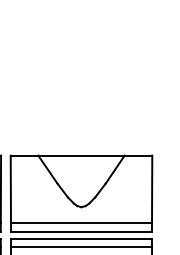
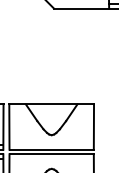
line: (81, 222) -> (51, 144), removed
line: (81, 247) -> (51, 159), removed

